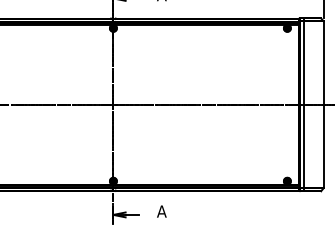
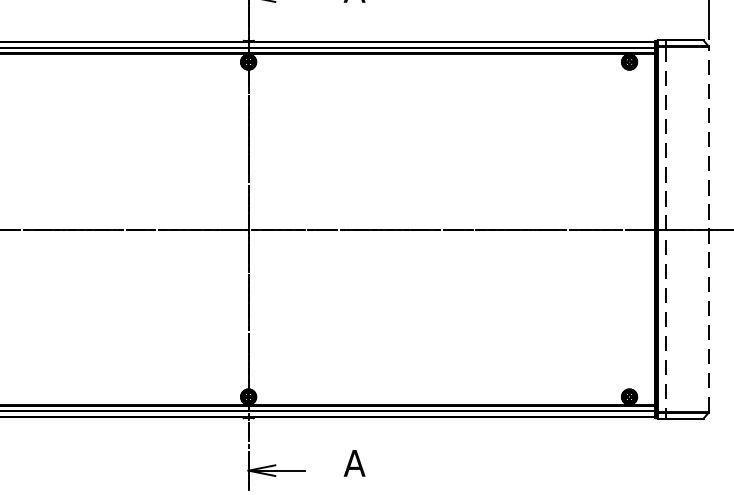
line: (323, 104) -> (708, 228), solid -> dashed
line: (304, 105) -> (667, 231), solid -> dashed

